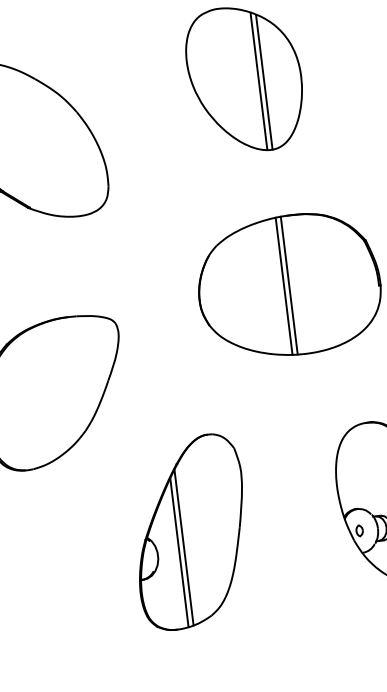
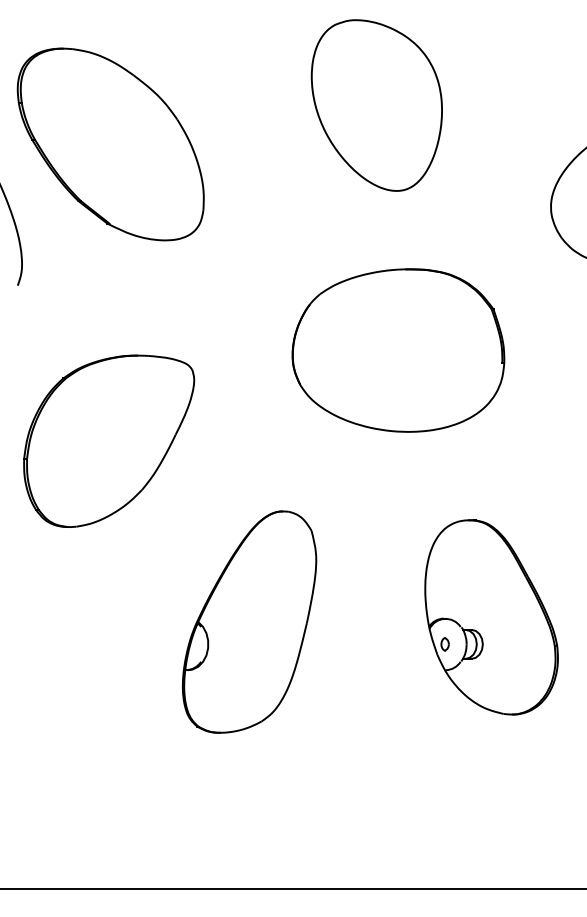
line: (258, 81) -> (392, 109), removed
line: (264, 82) -> (398, 111), removed
line: (289, 285) -> (398, 350), removed
line: (284, 286) -> (392, 350), removed
line: (183, 547) -> (239, 638), removed
line: (179, 552) -> (233, 643), removed

